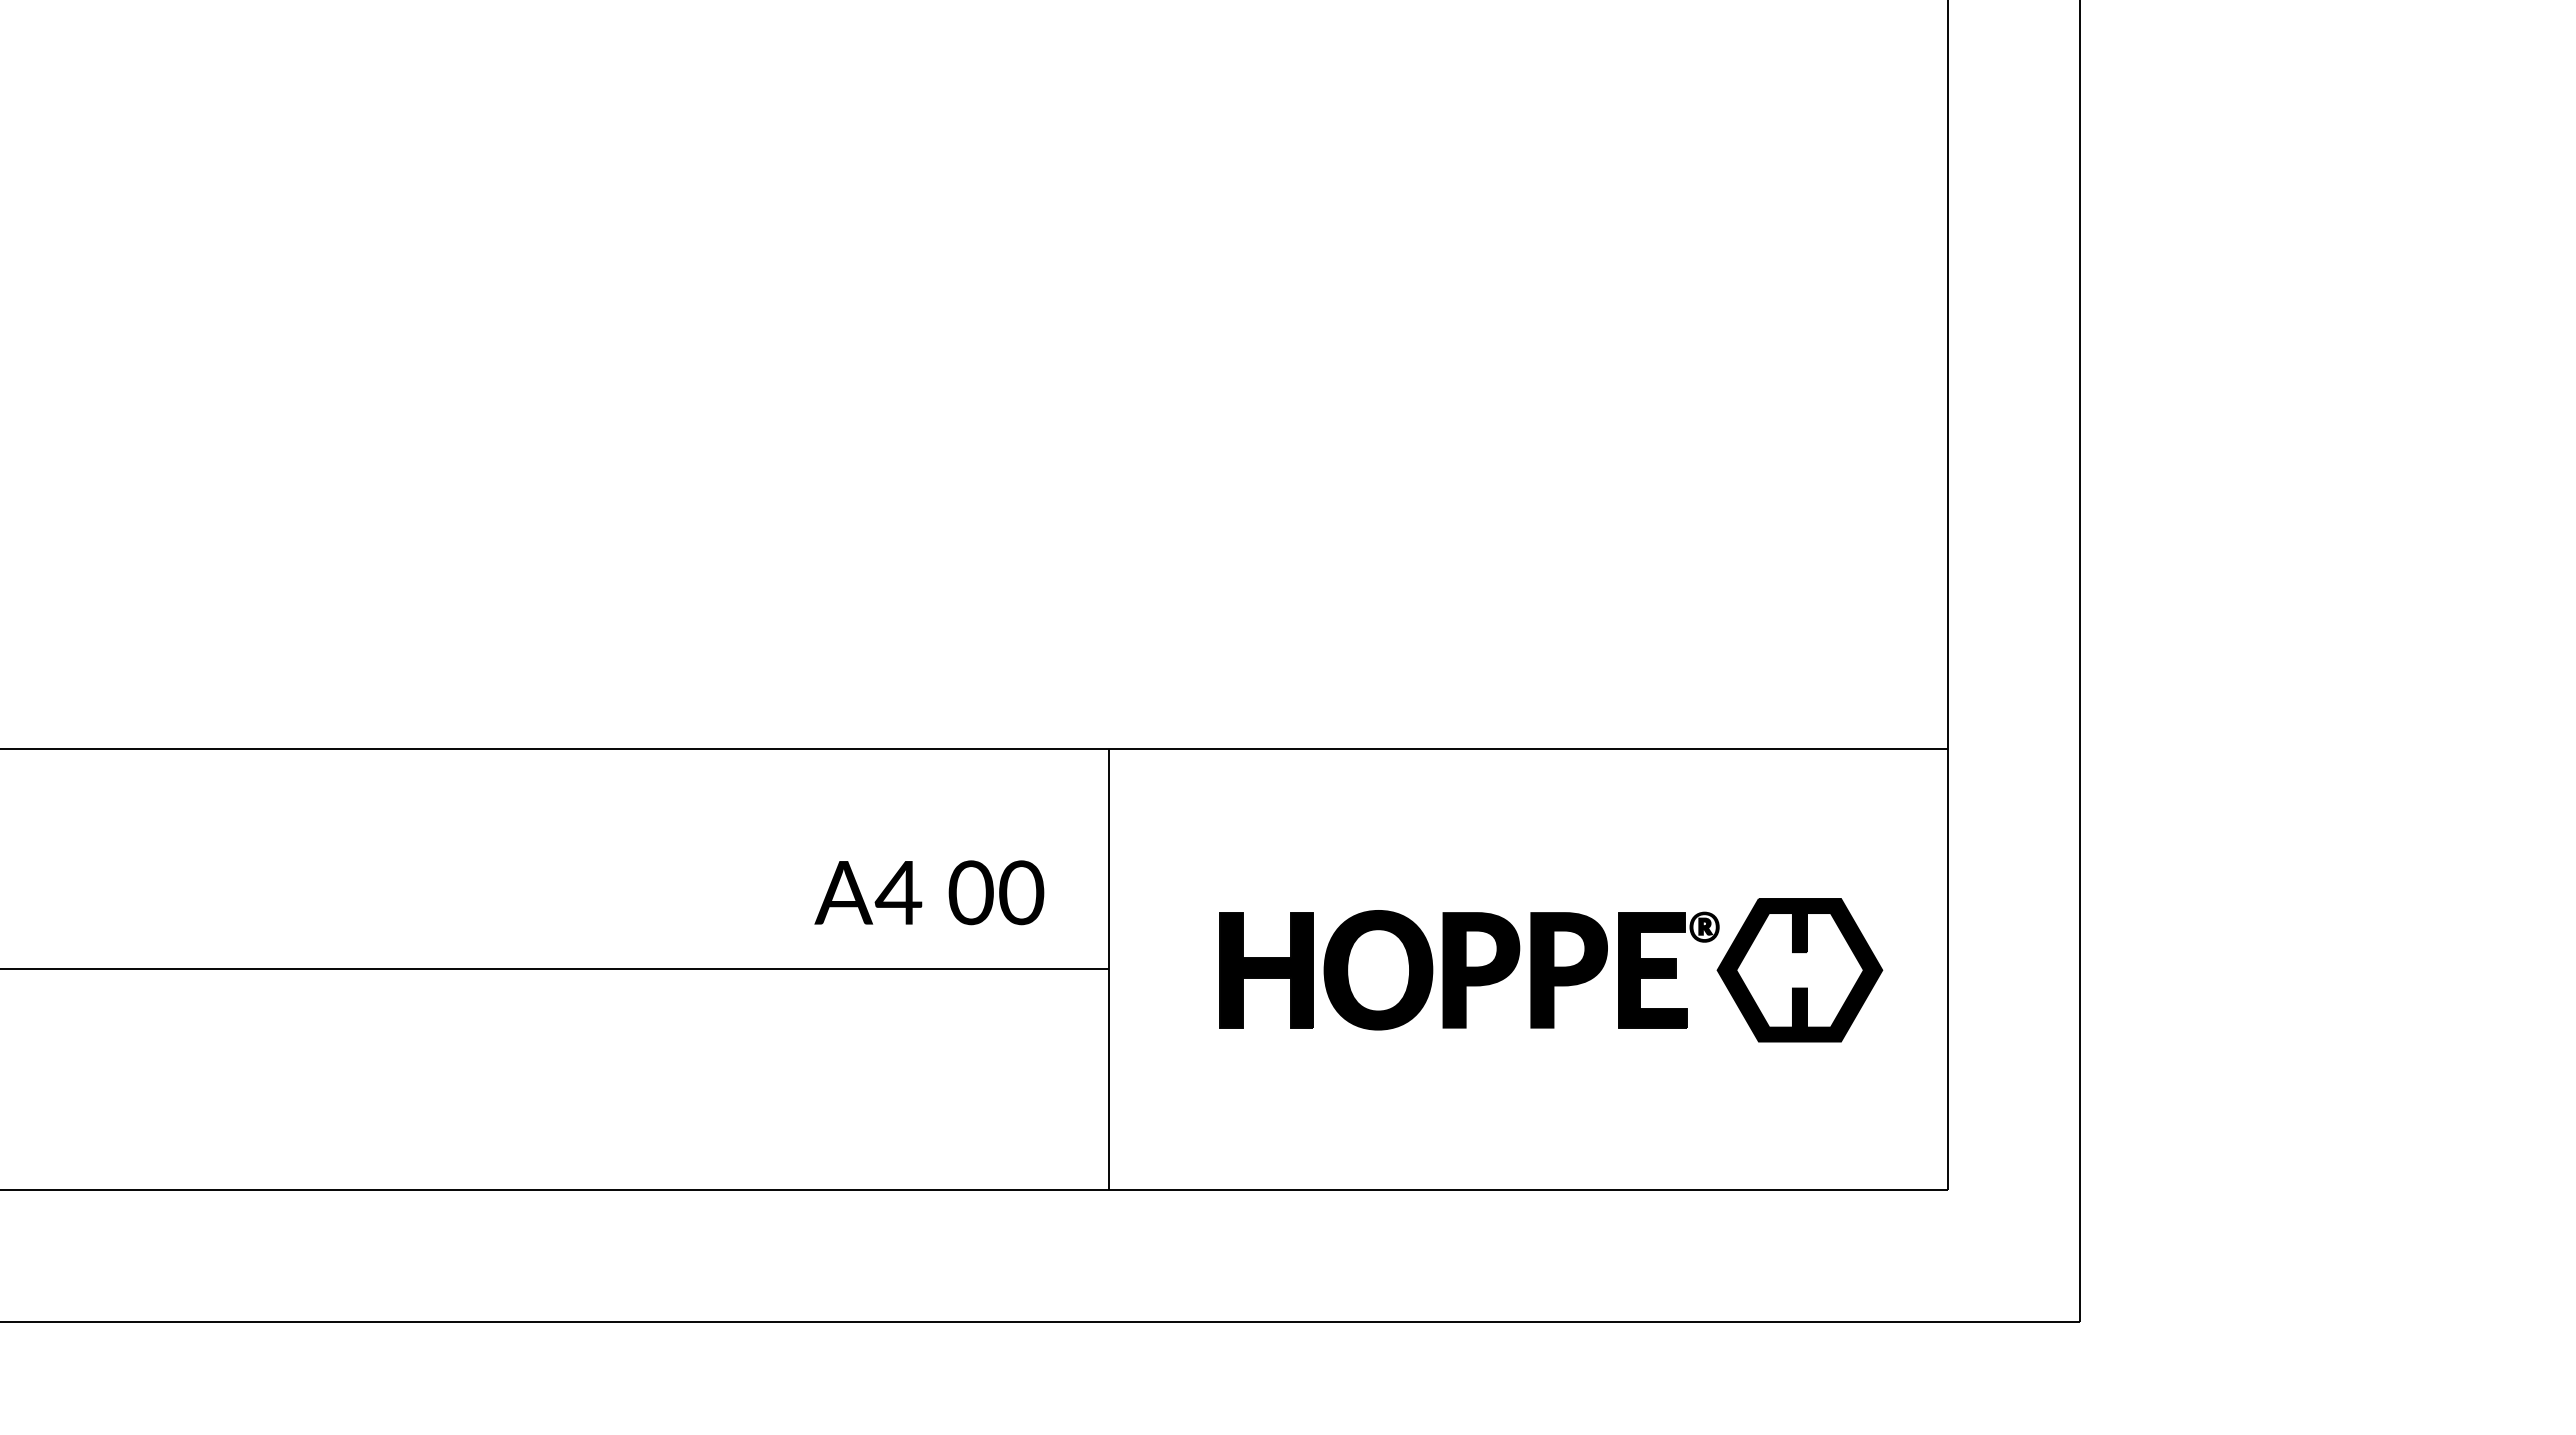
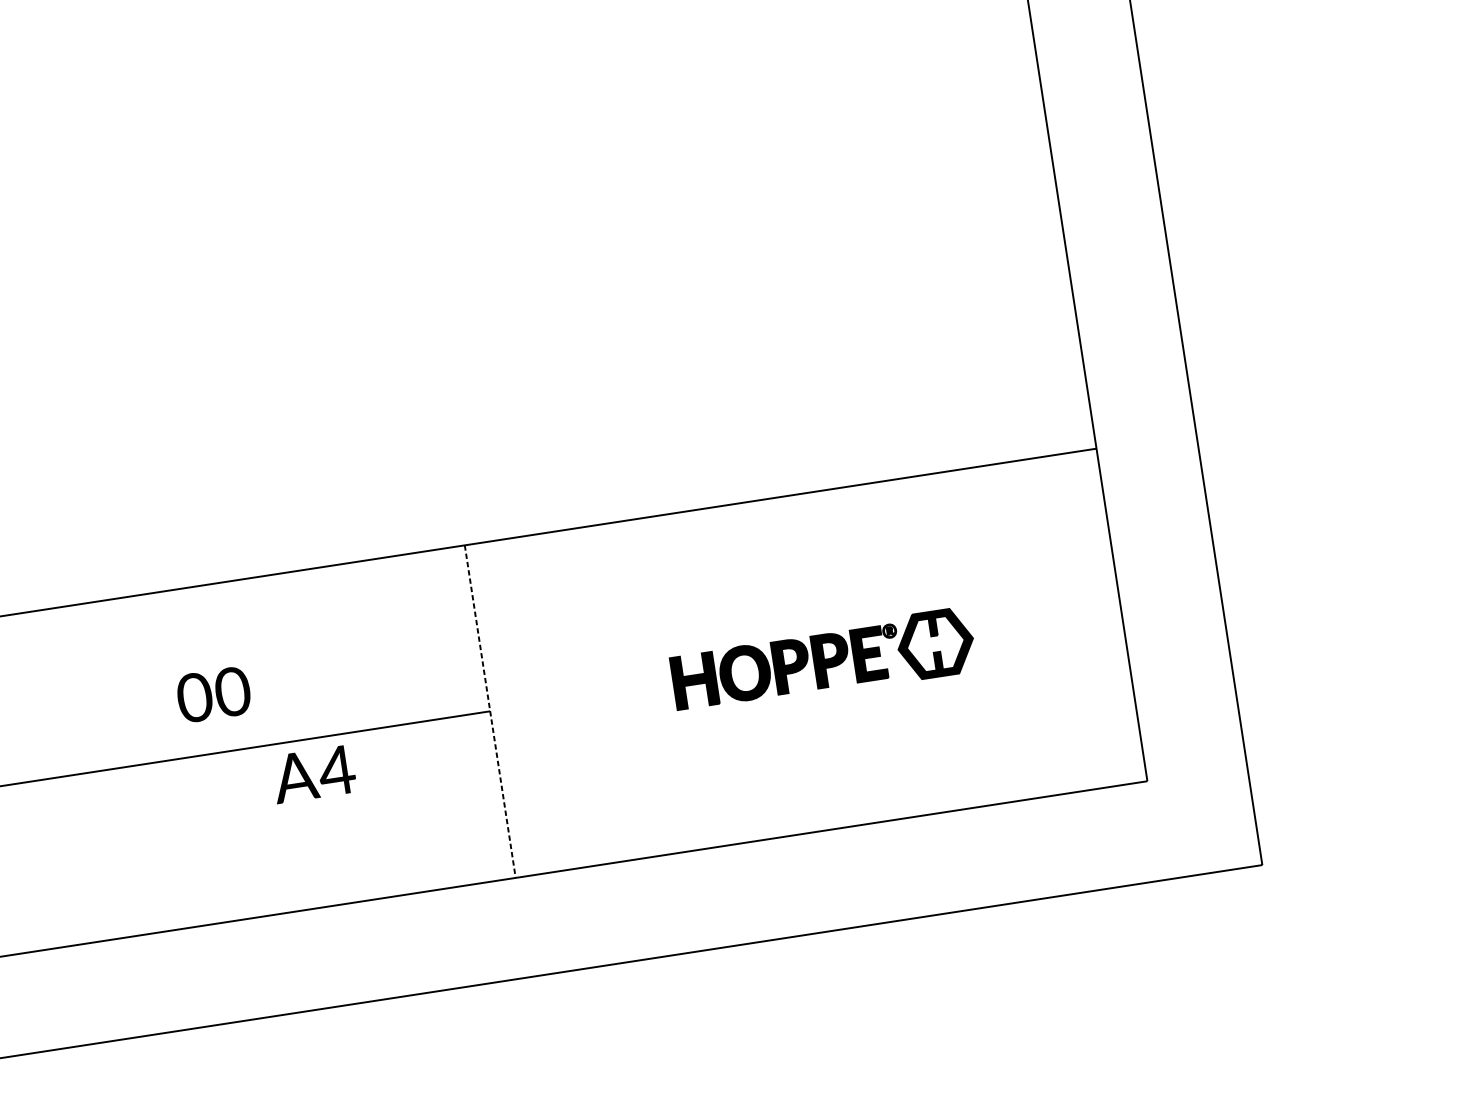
text: (868, 892) -> (313, 774), moved
text: (996, 892) -> (213, 694), moved
line: (1109, 969) -> (490, 711), solid -> dashed
part: (1551, 970) -> (823, 661), size x0.6

